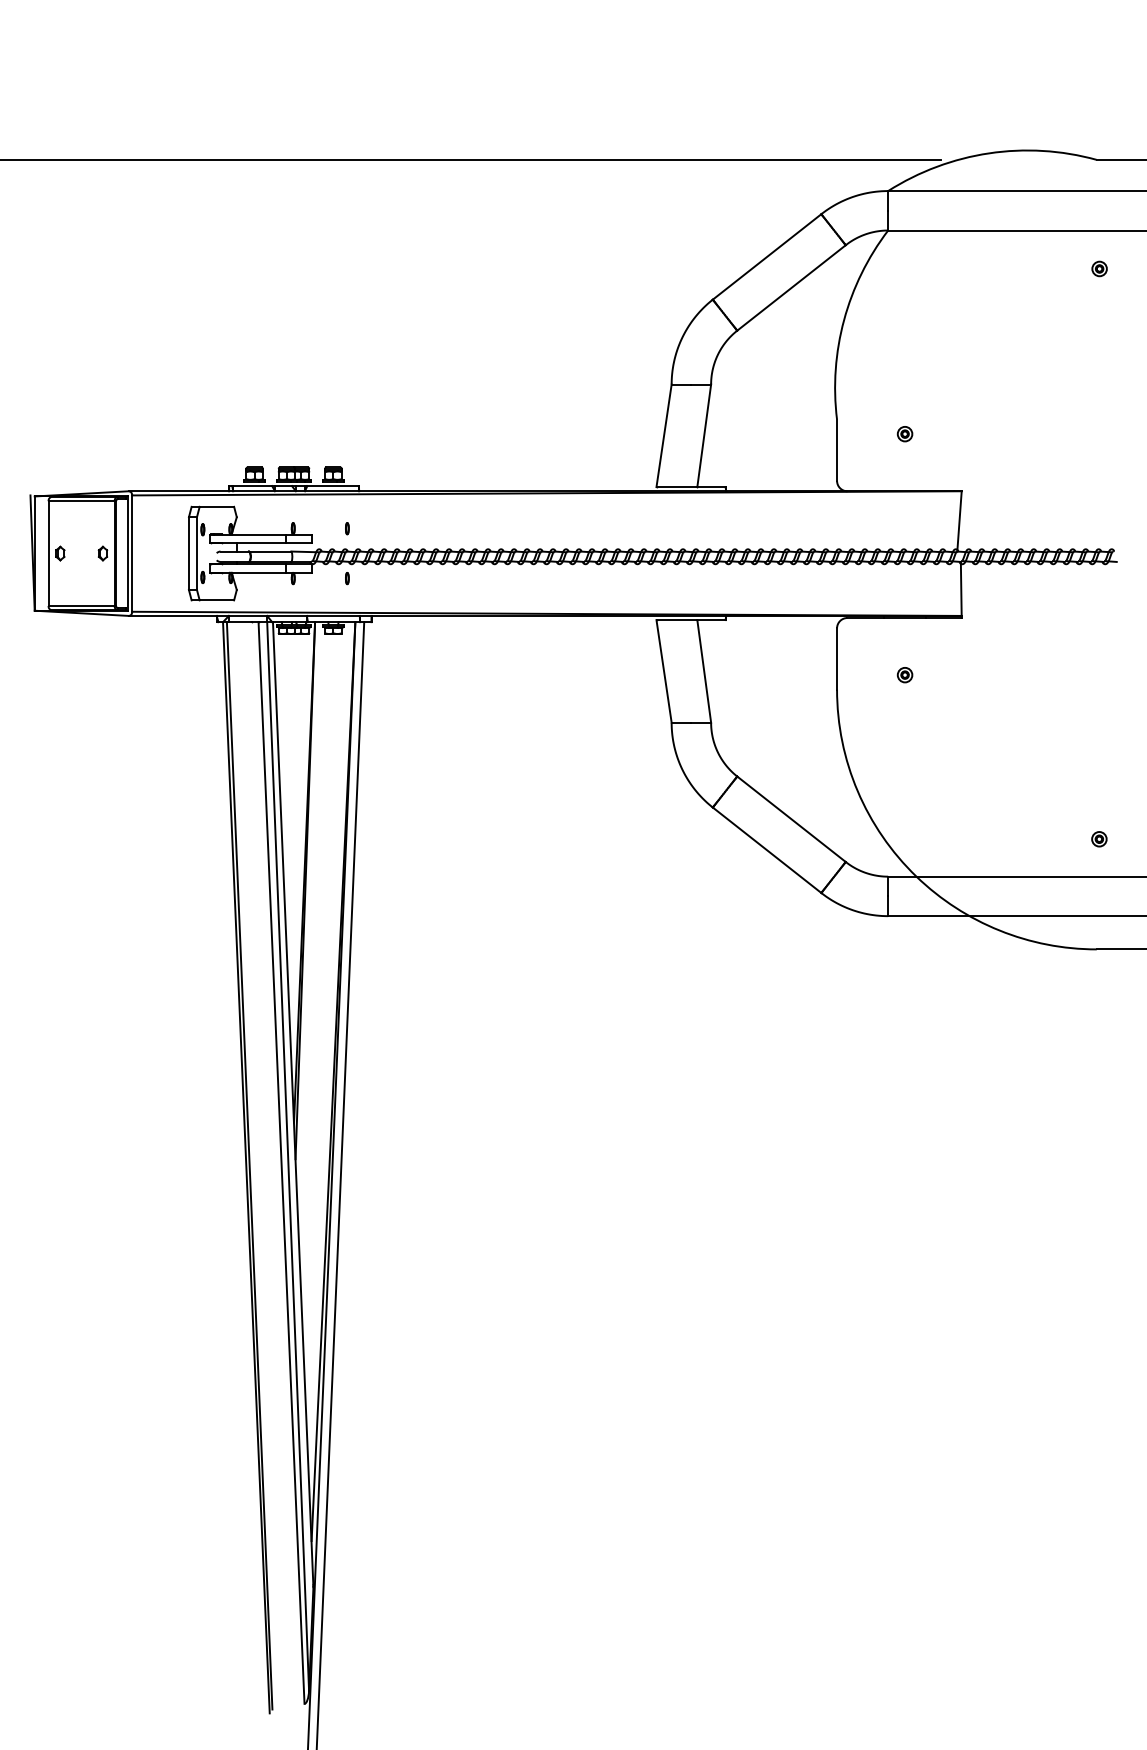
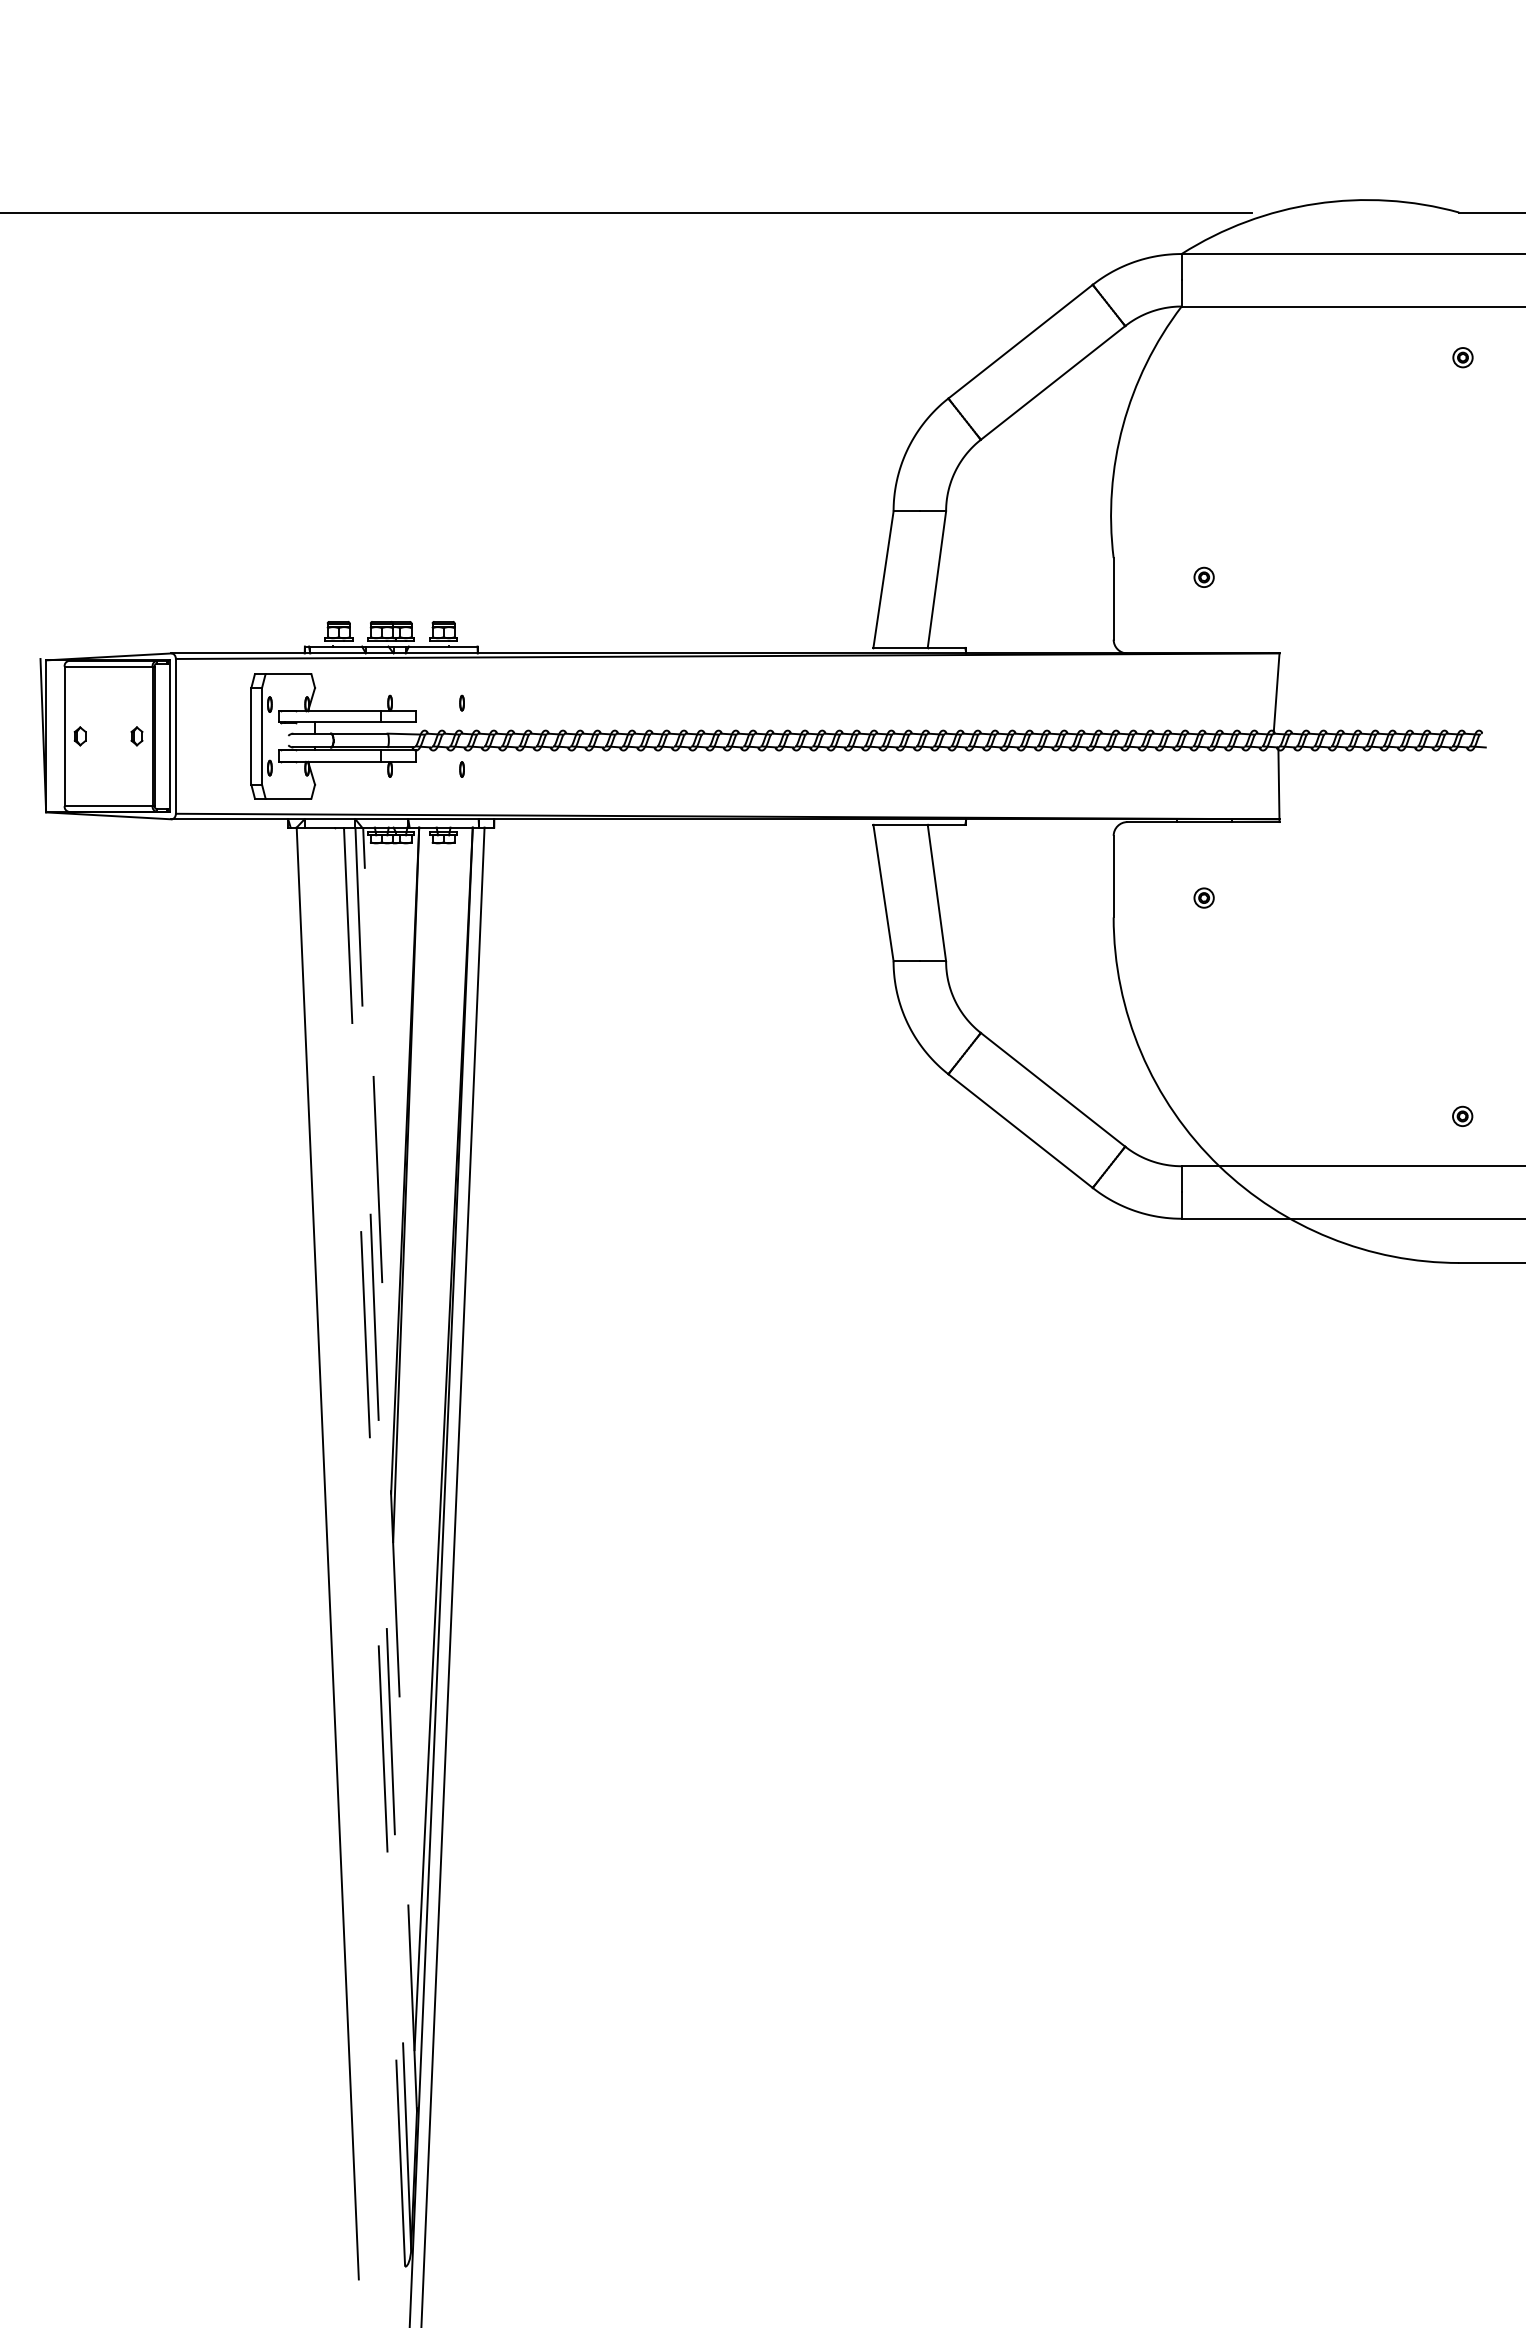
line: (293, 1104) -> (390, 1469), solid -> dashed
line: (288, 1156) -> (383, 1538), solid -> dashed
line: (281, 1162) -> (374, 1546), solid -> dashed
line: (249, 1165) -> (331, 1550), removed

